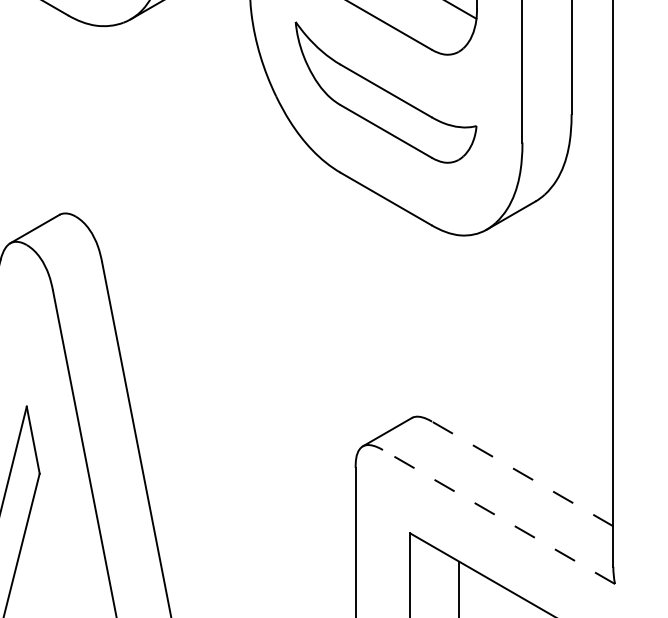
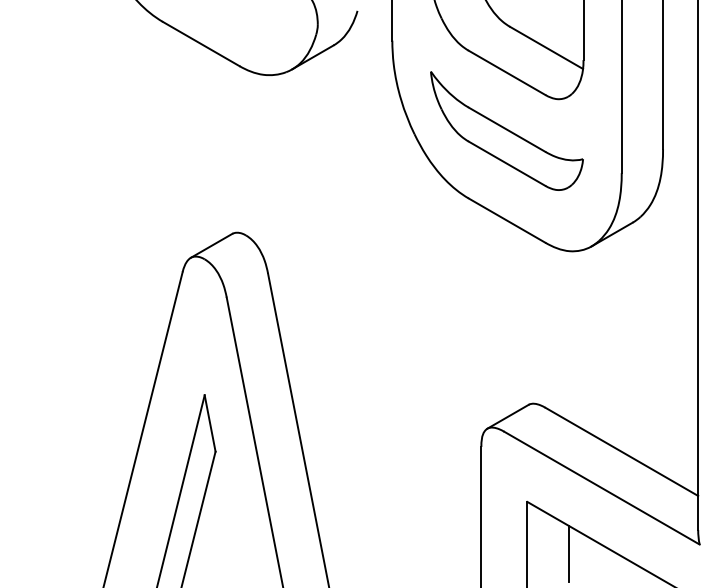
line: (522, 473) -> (621, 451), dashed -> solid
line: (499, 517) -> (602, 488), dashed -> solid

